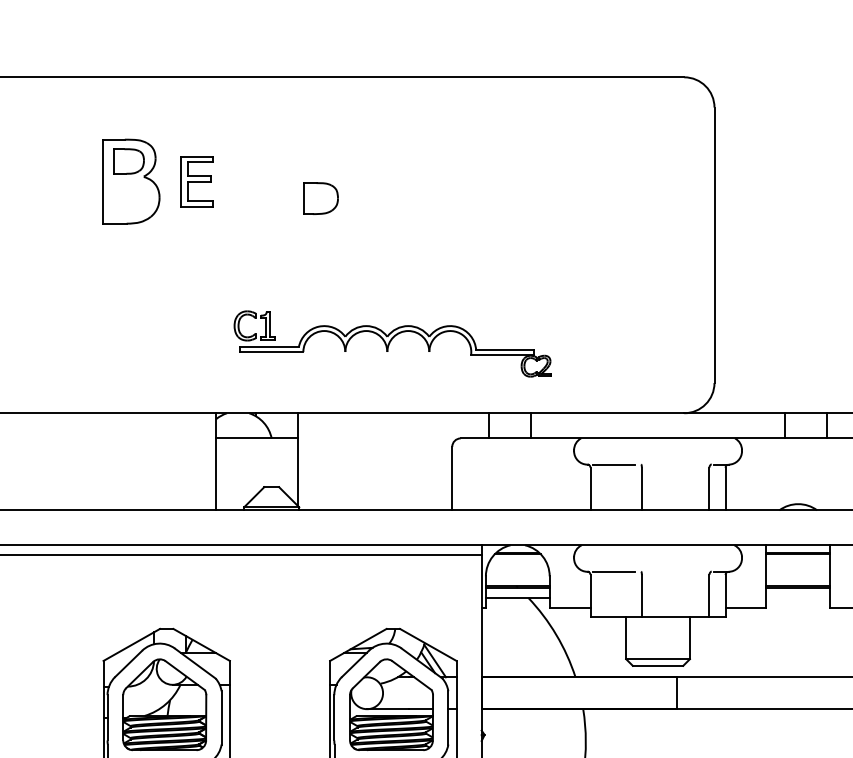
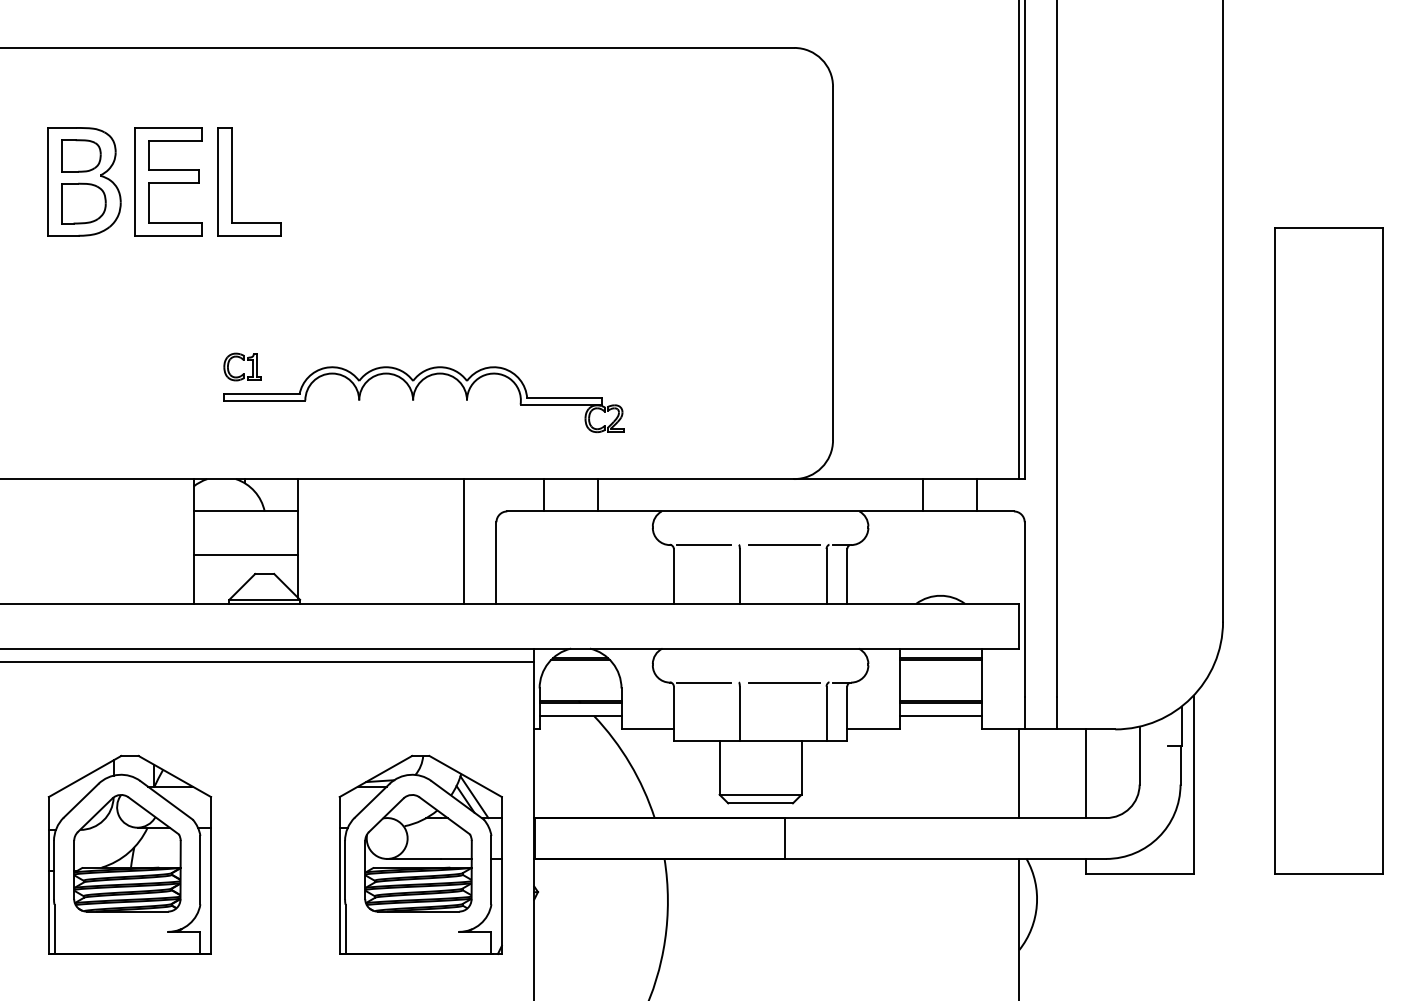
part: (196, 181) -> (168, 181), size x1.67
part: (246, 181) -> (232, 181), added
part: (320, 198) -> (83, 203), moved
part: (254, 325) -> (242, 366), size x0.71
line: (427, 461) -> (464, 541), added
line: (676, 464) -> (784, 545), added
line: (256, 471) -> (245, 554), added
line: (676, 571) -> (784, 682), added
line: (798, 598) -> (940, 716), added

